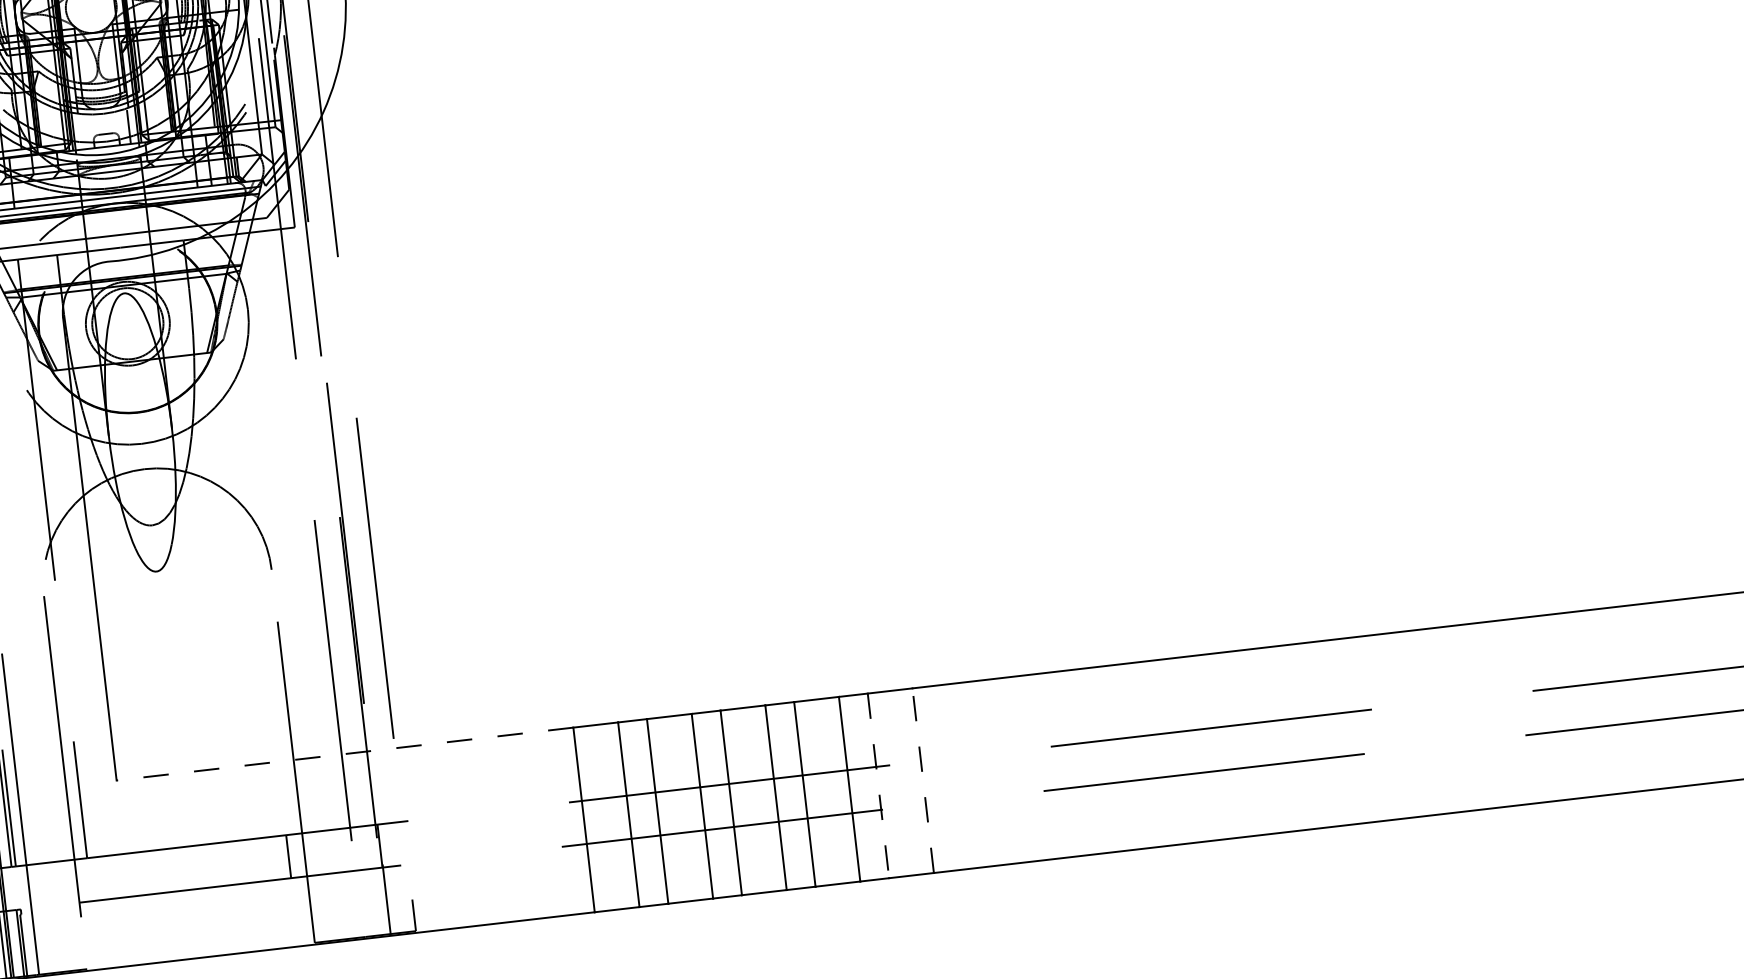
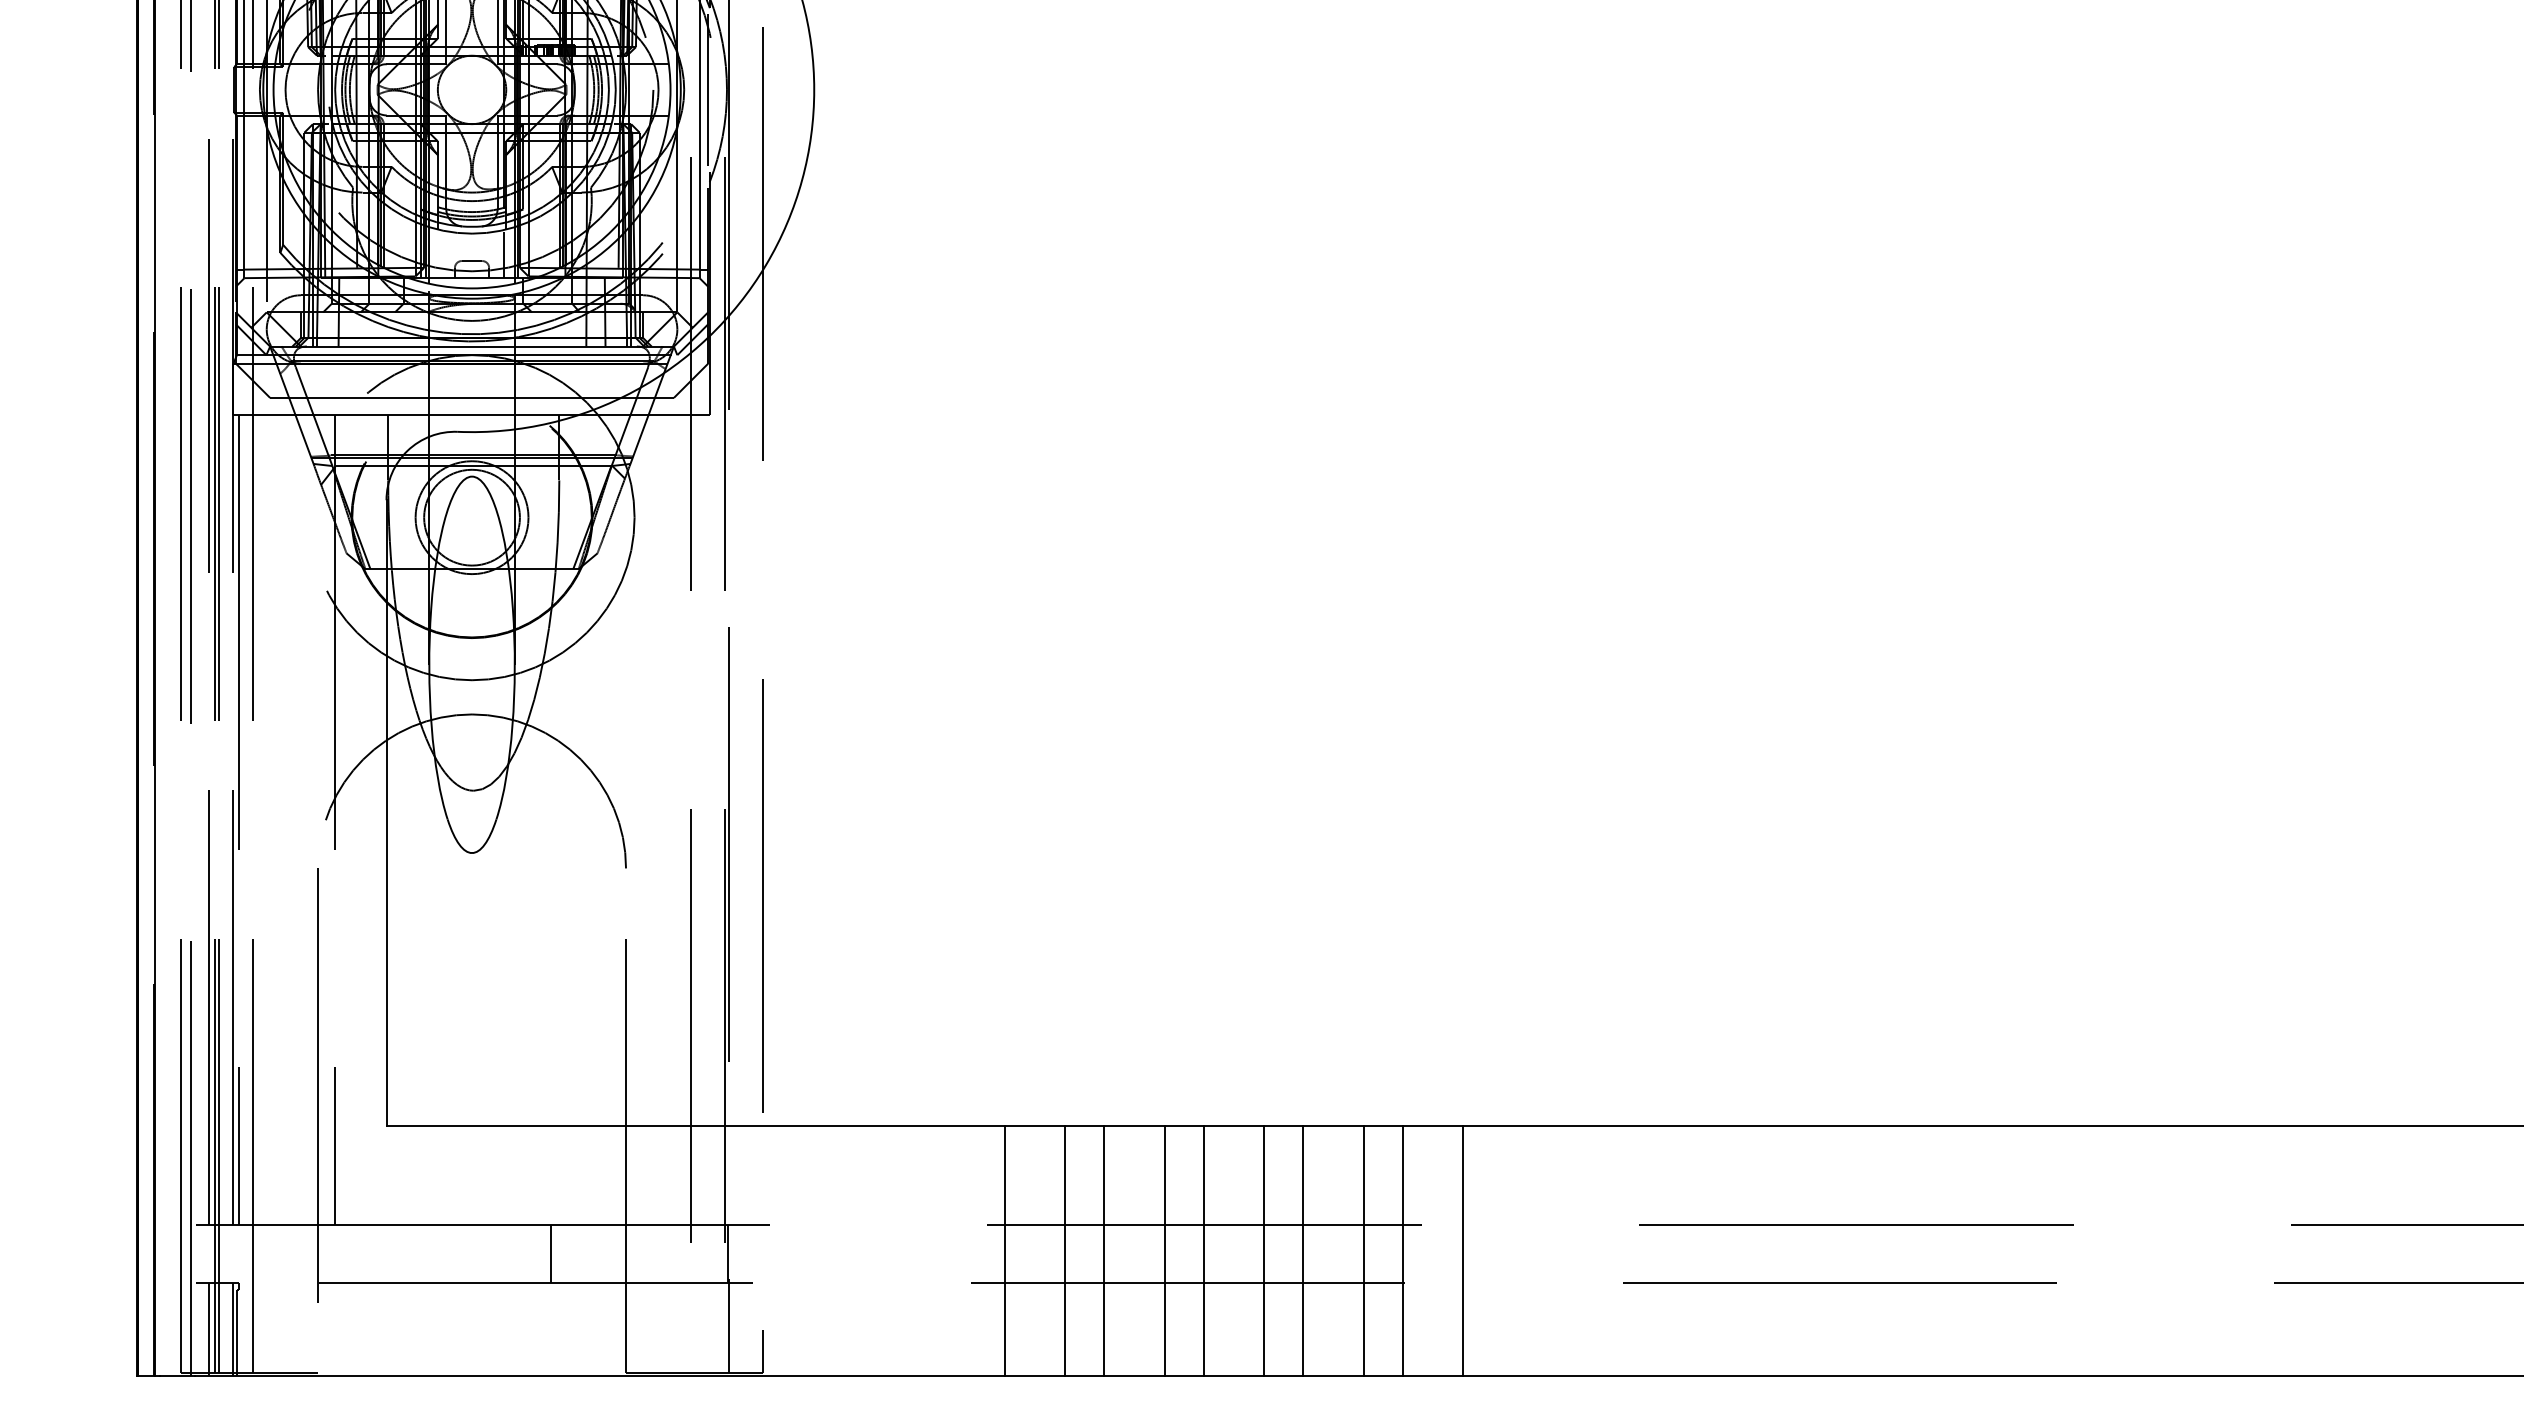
line: (344, 753) -> (695, 1125), dashed -> solid
line: (923, 780) -> (1463, 1250), dashed -> solid
line: (878, 785) -> (1402, 1250), dashed -> solid
line: (288, 856) -> (551, 1254), moved

